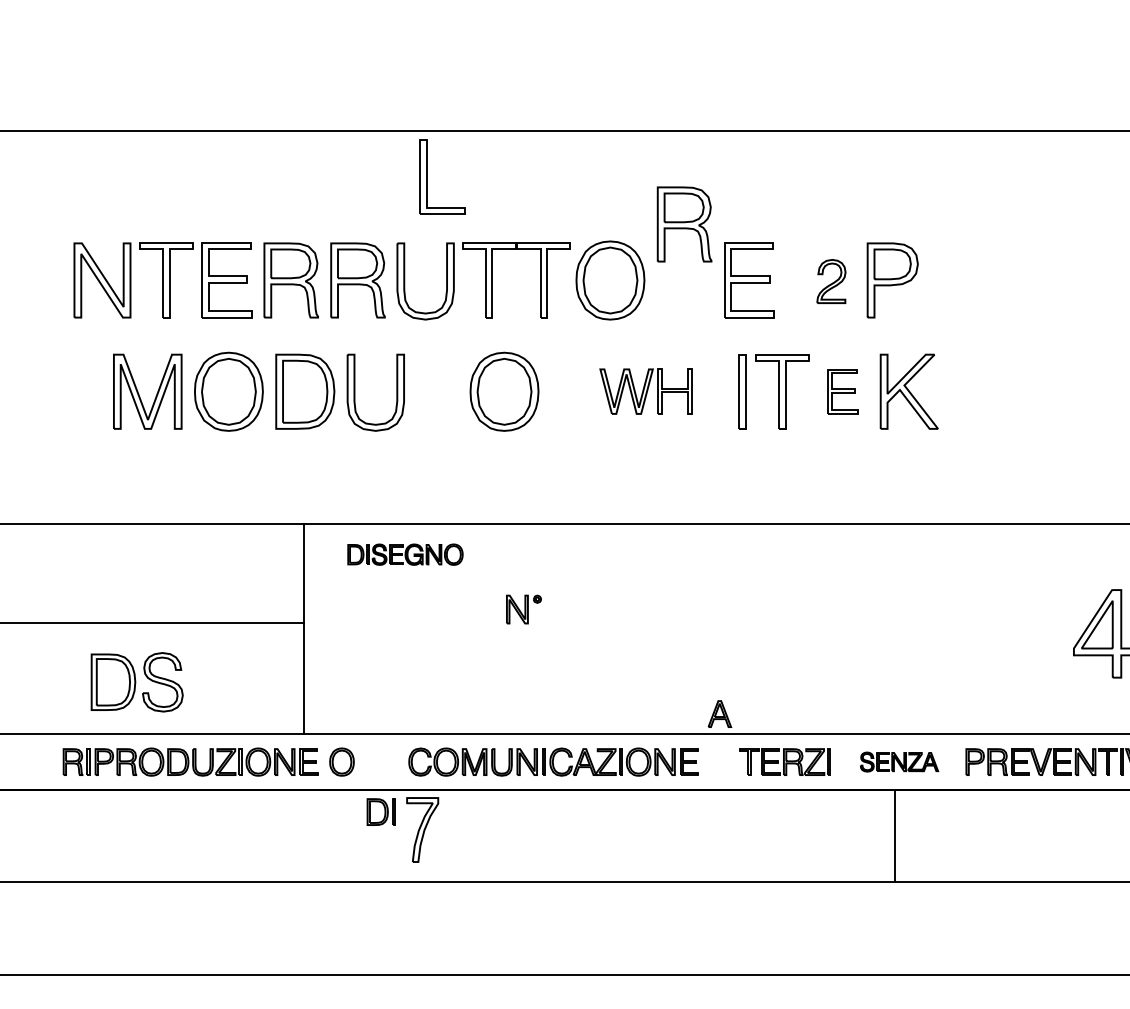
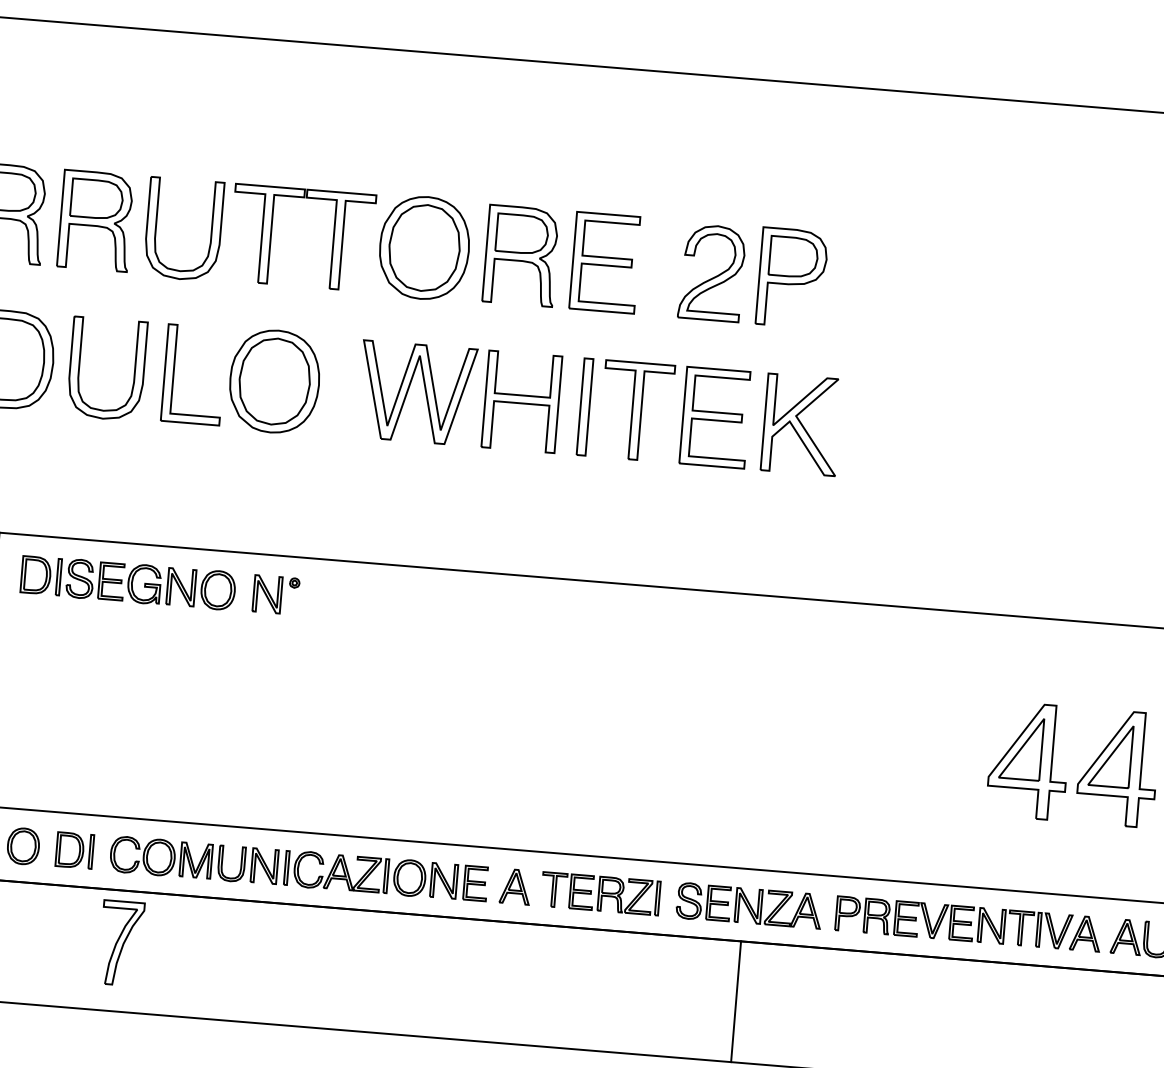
part: (427, 176) -> (174, 372), moved
part: (684, 224) -> (520, 255), moved
part: (831, 281) -> (712, 272), size x1.67
part: (645, 391) -> (458, 396), size x1.67
part: (842, 391) -> (714, 417), size x1.67
part: (405, 554) -> (128, 582), size x1.43
part: (523, 609) -> (275, 594), moved
part: (719, 713) -> (515, 885), moved
part: (899, 761) -> (749, 905), size x1.43
part: (380, 811) -> (73, 849), moved

